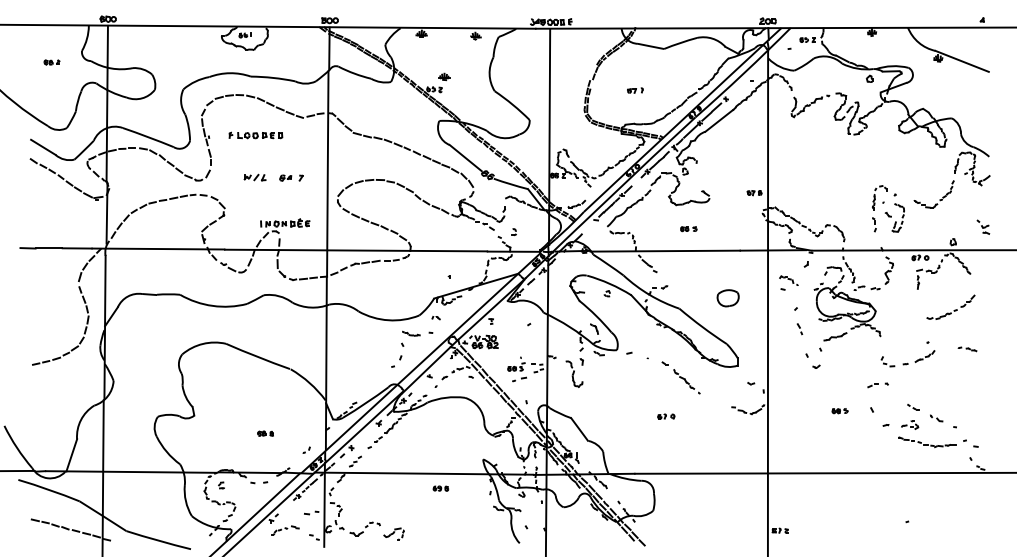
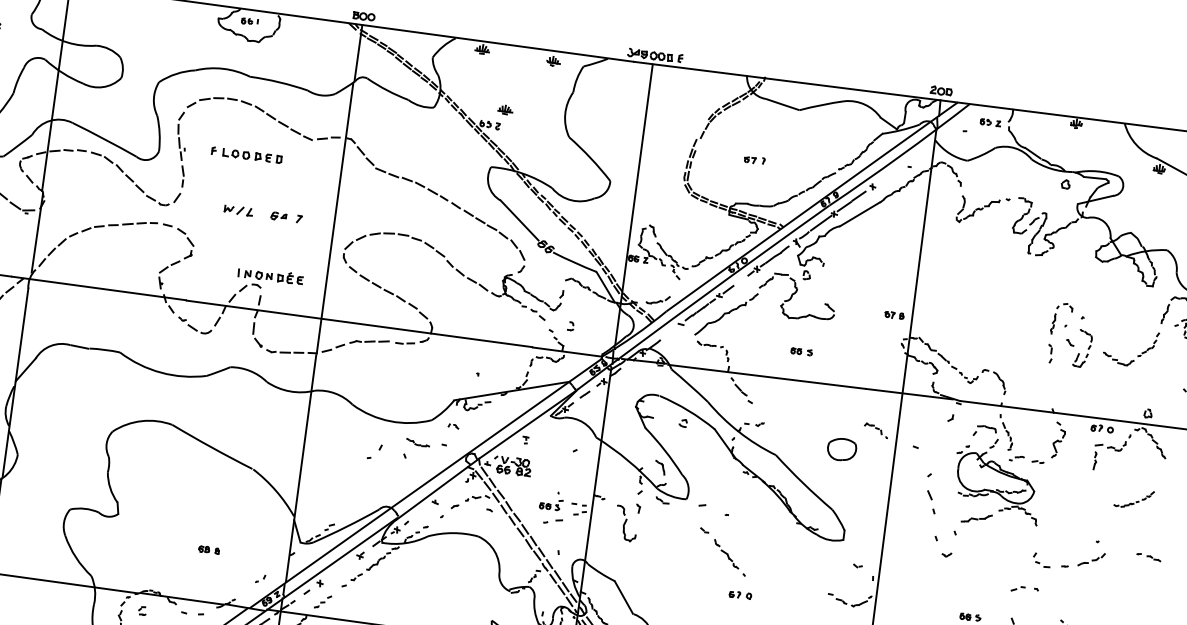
part: (887, 208) -> (1070, 334), moved
part: (788, 280) -> (875, 430), moved
part: (950, 306) -> (1133, 498), size x0.6
part: (799, 329) -> (930, 502), size x1.6
part: (396, 361) -> (374, 451), moved
part: (680, 377) -> (722, 551), moved

